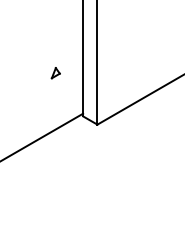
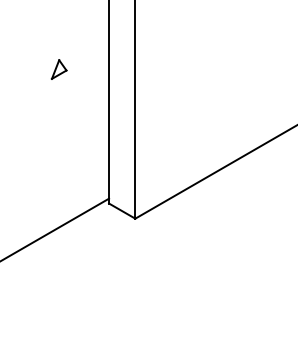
part: (55, 73) -> (58, 70), moved

